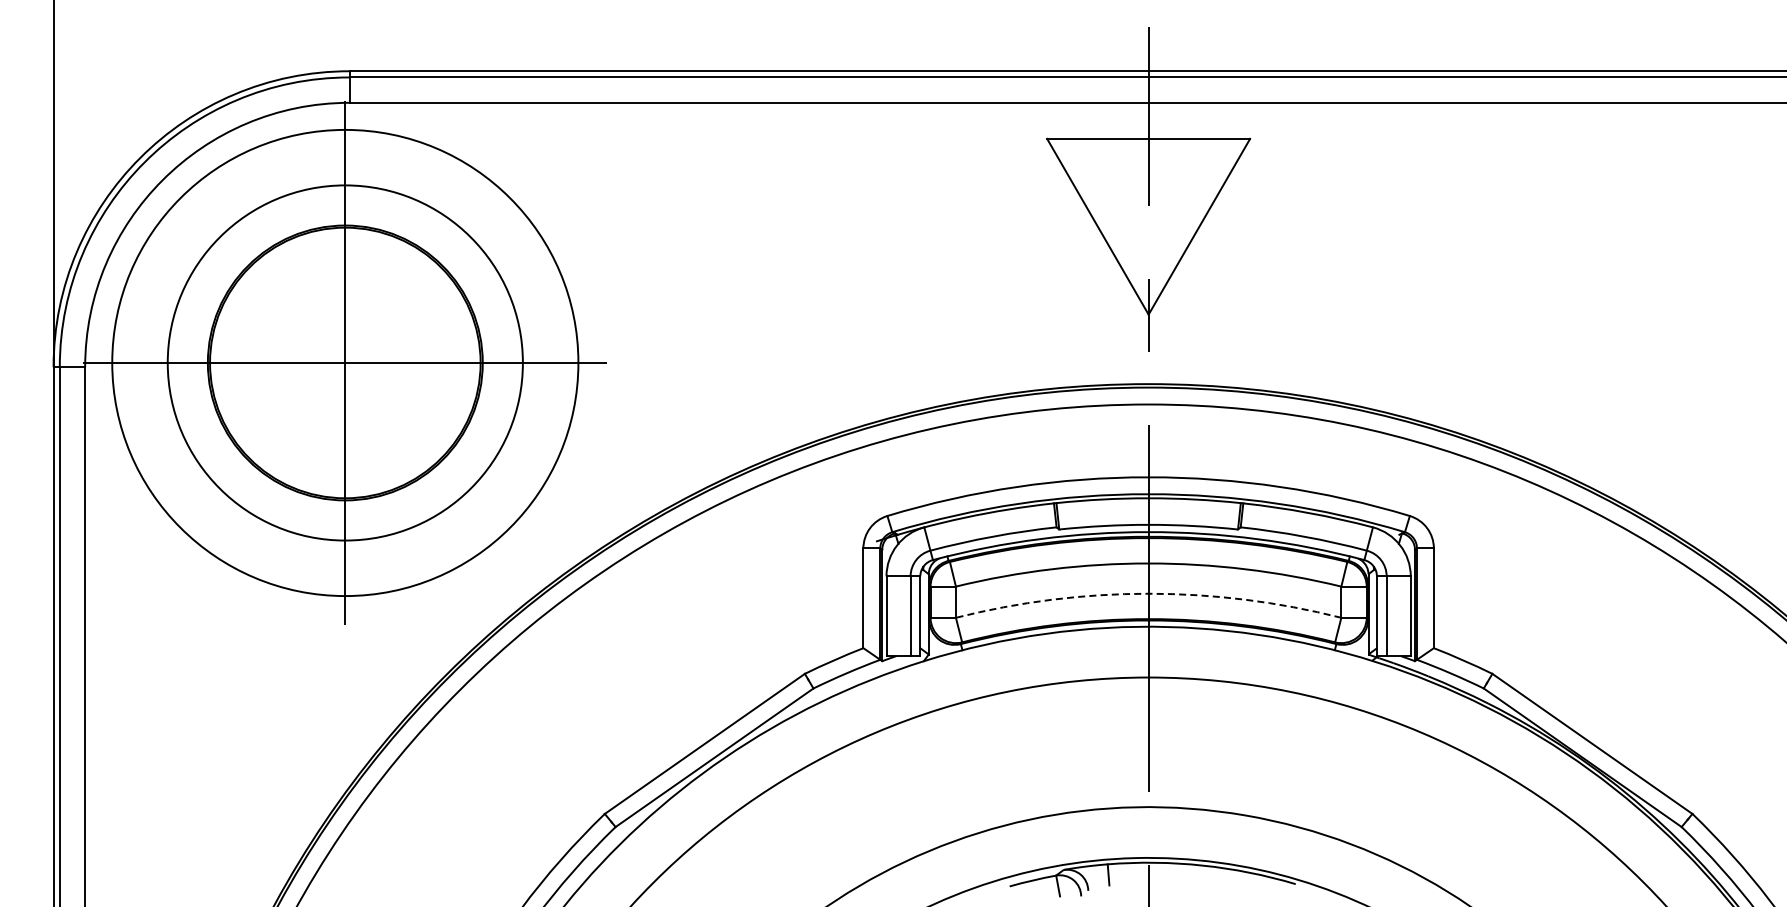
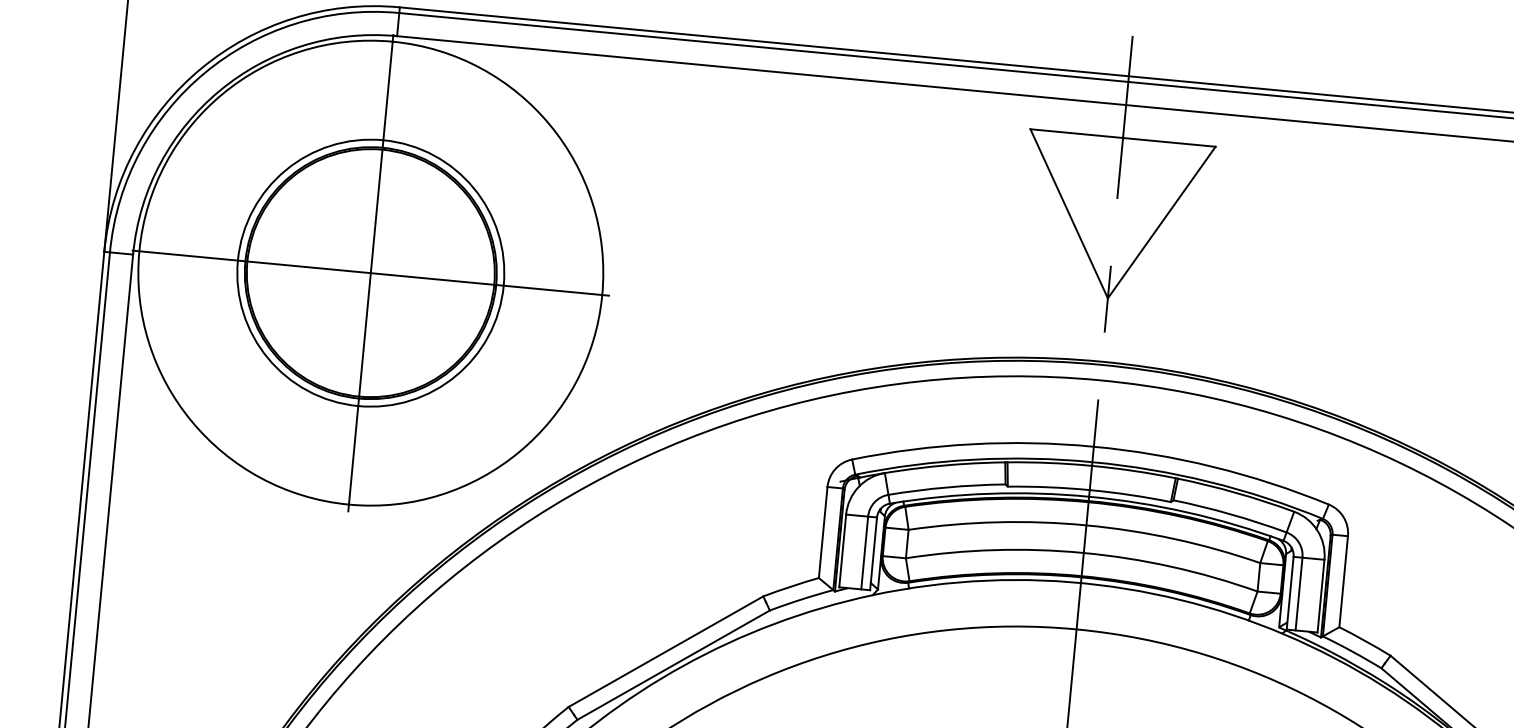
circle: (345, 362) -> (371, 272), size x0.62
circle: (345, 362) -> (371, 272), size x1.43
arc: (1148, 593) -> (1083, 552), dashed -> solid

